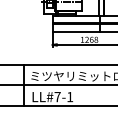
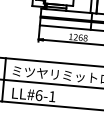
text: (57, 96) -> (38, 94), LL#7-1 -> LL#6-1

